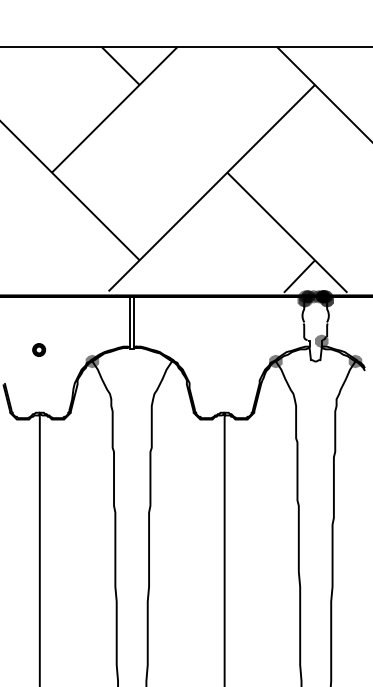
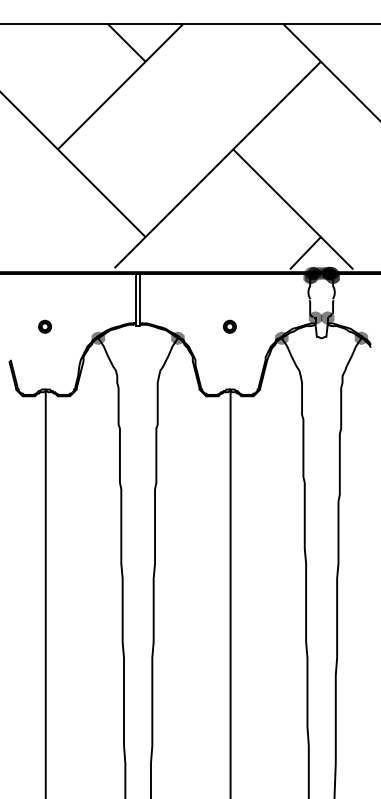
fill: (309, 340) -> (315, 317), added
part: (223, 349) -> (229, 326), added
fill: (171, 361) -> (177, 338), added

